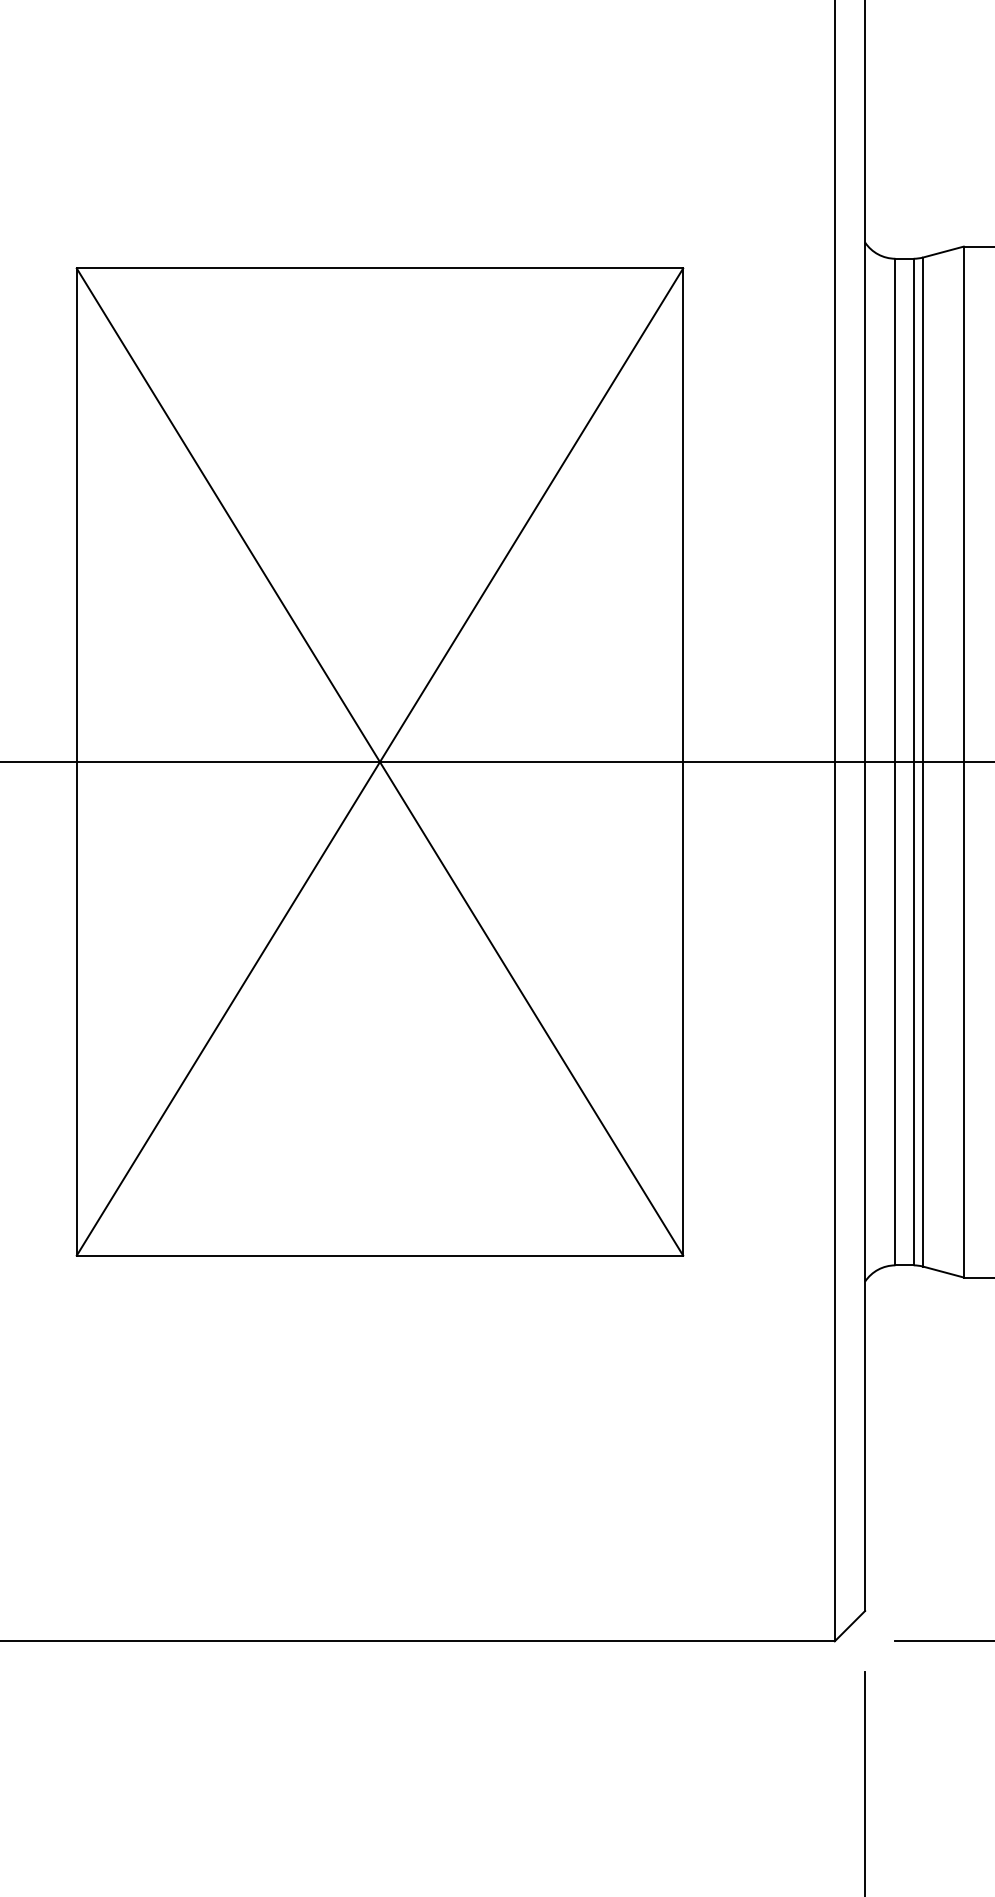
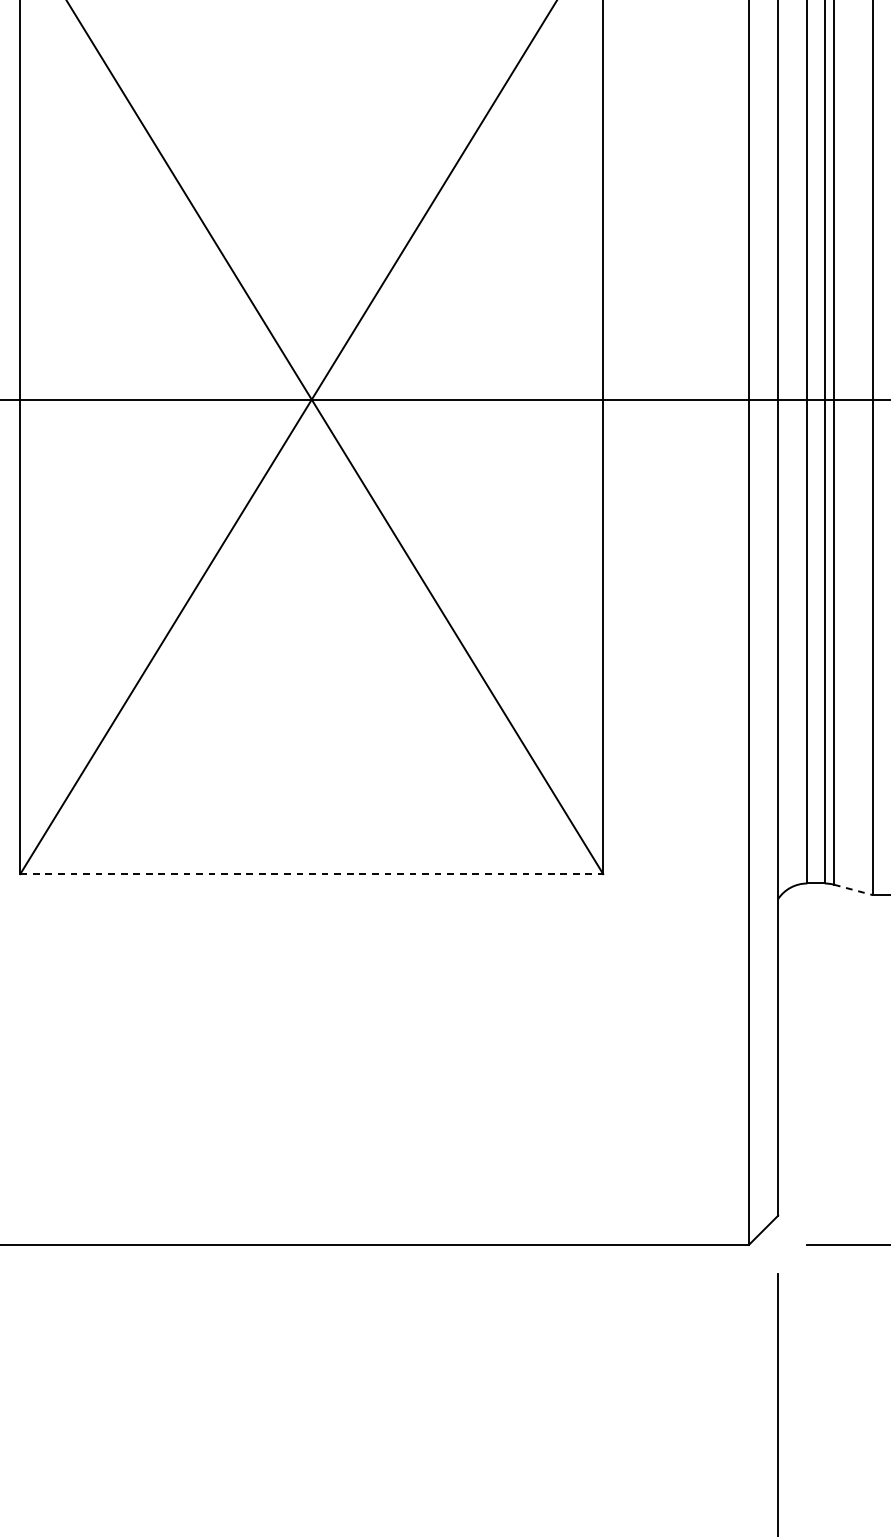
line: (380, 1255) -> (312, 874), solid -> dashed
line: (943, 1272) -> (853, 890), solid -> dashed

